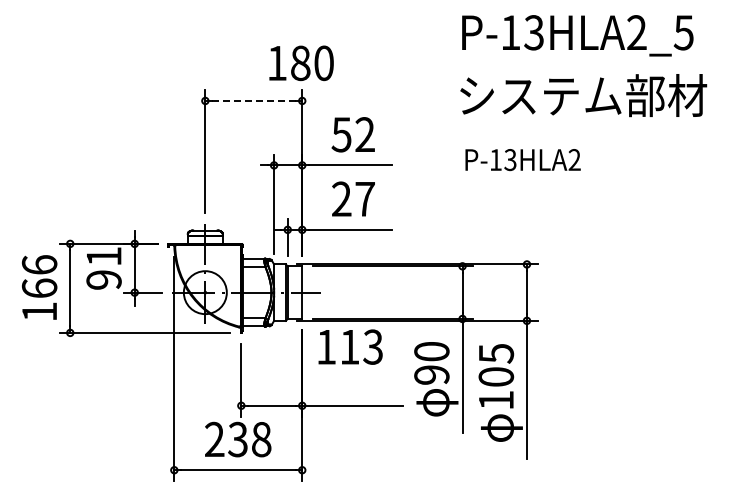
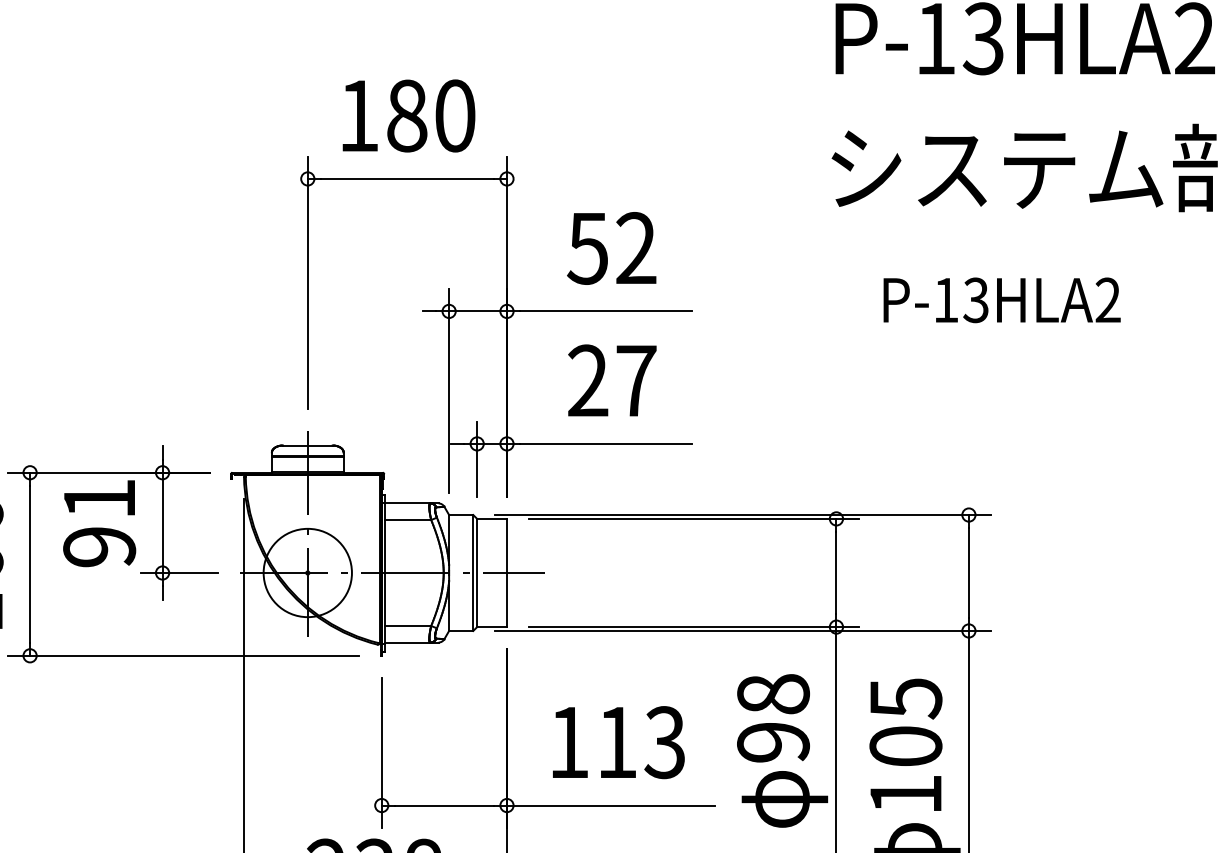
text: (301, 63) -> (408, 116), moved
line: (253, 100) -> (406, 177), dashed -> solid
text: (522, 160) -> (1000, 301), moved
text: (350, 346) -> (618, 741), moved
text: (431, 351) -> (772, 693), 90 -> 98

